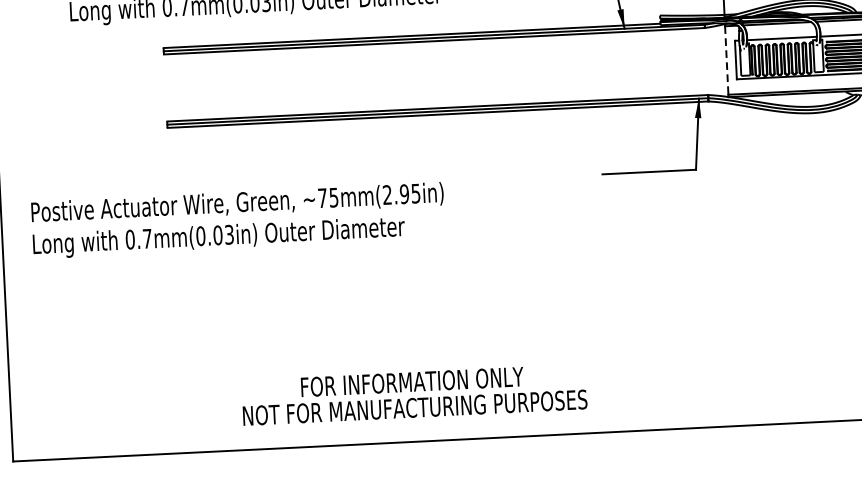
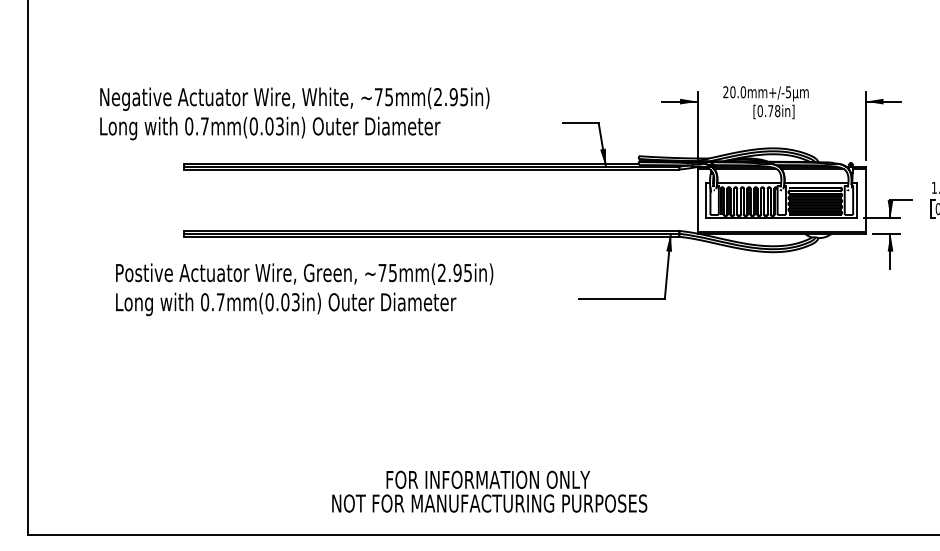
line: (726, 60) -> (697, 200), dashed -> solid
text: (238, 220) -> (304, 289), moved
text: (414, 394) -> (489, 491), moved

